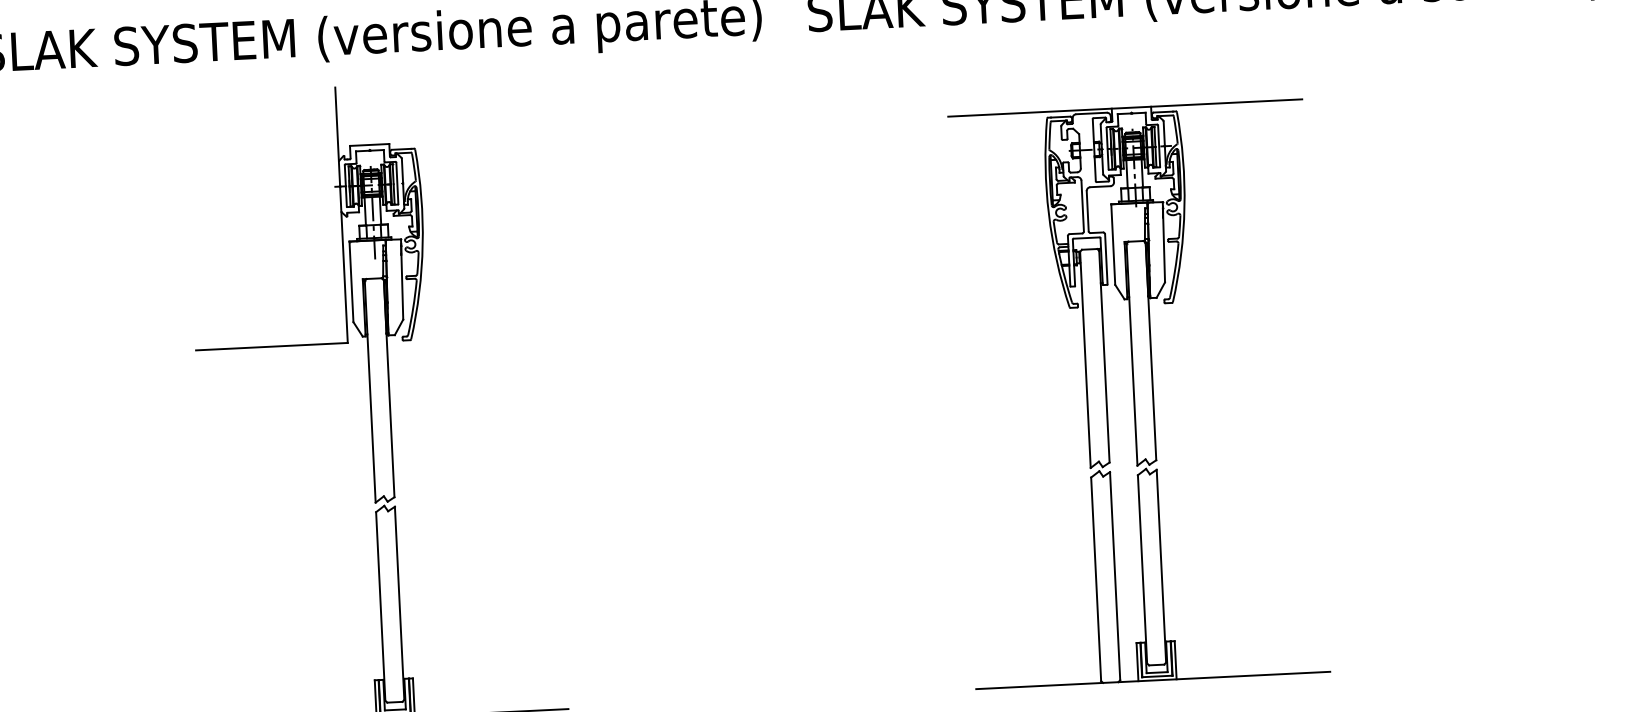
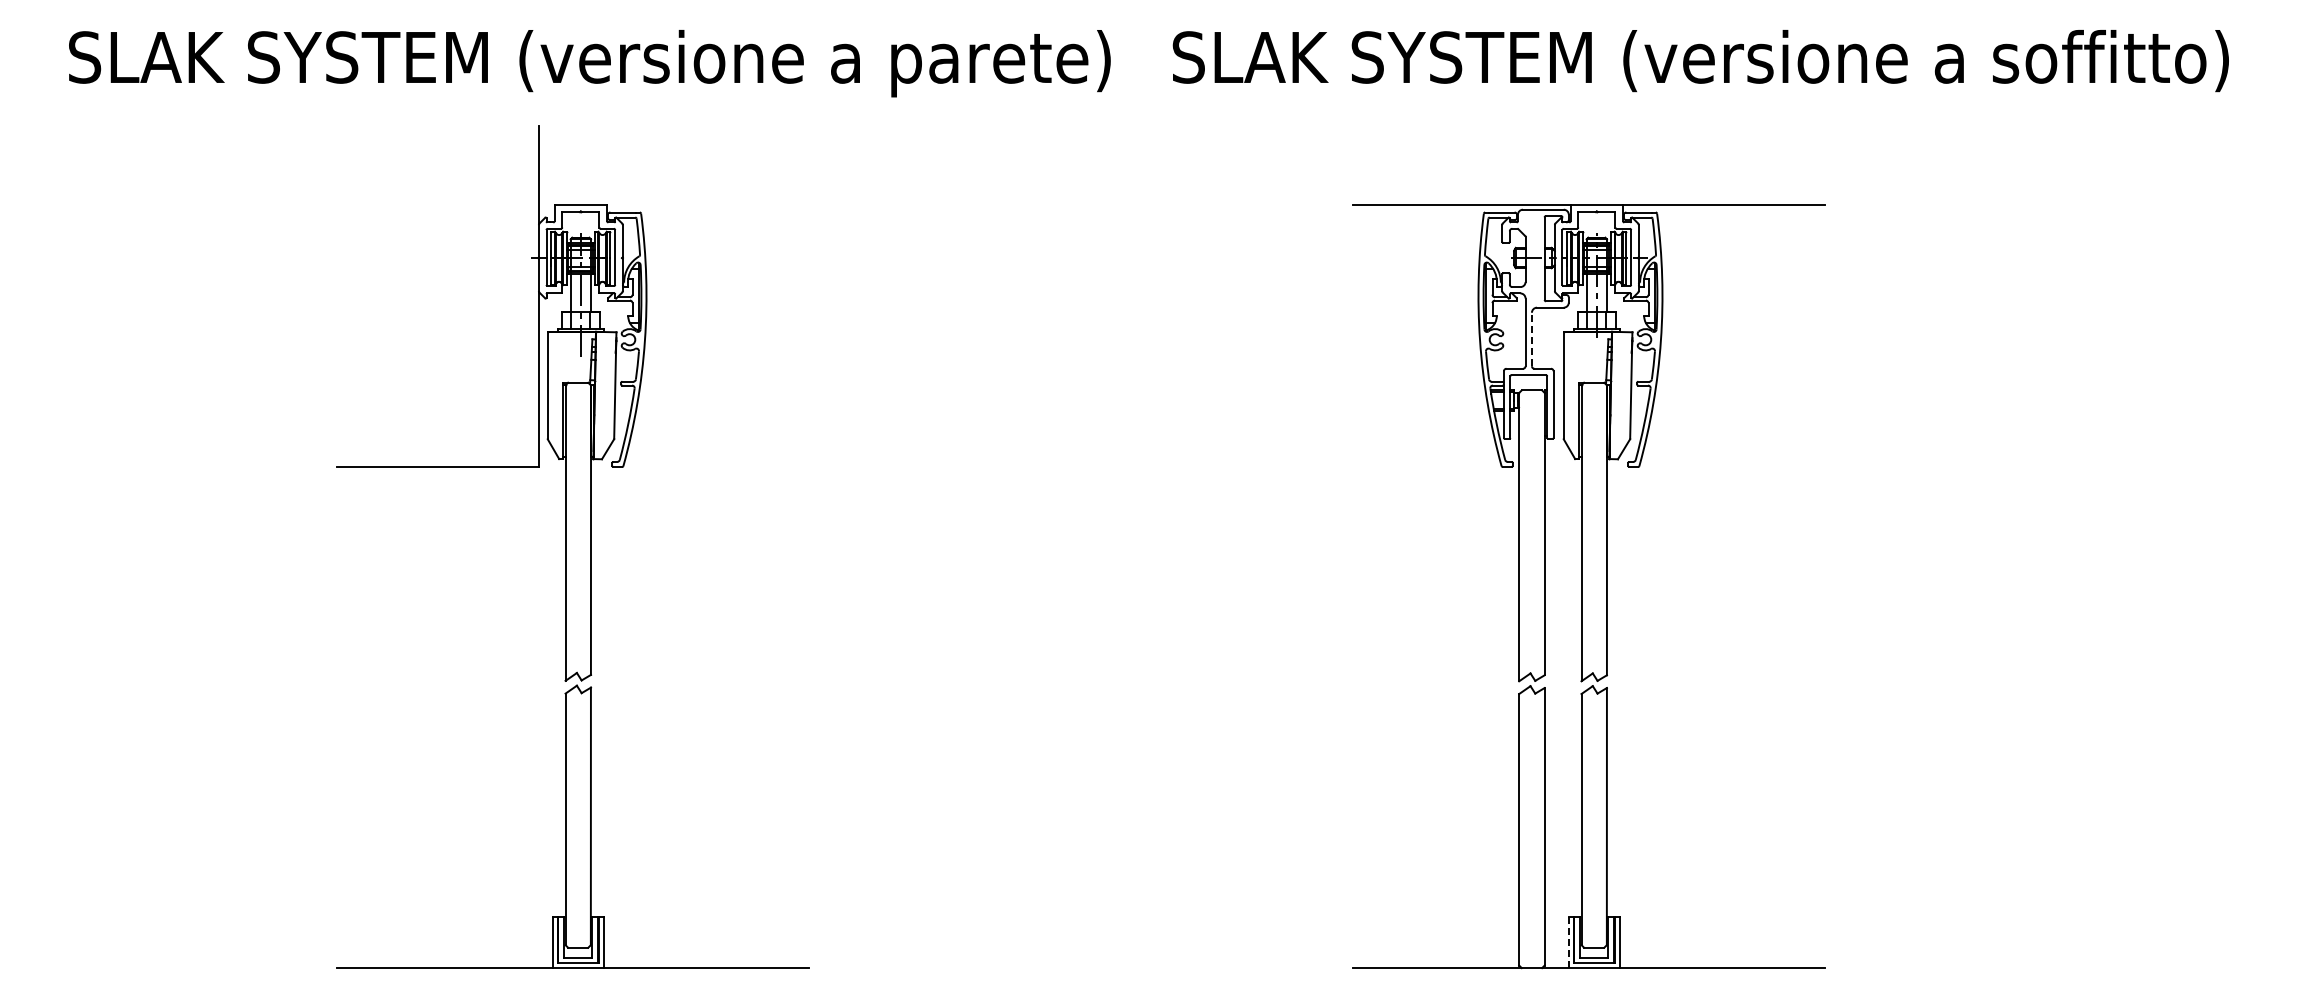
line: (1087, 211) -> (1531, 339), solid -> dashed
line: (1137, 662) -> (1568, 942), solid -> dashed

